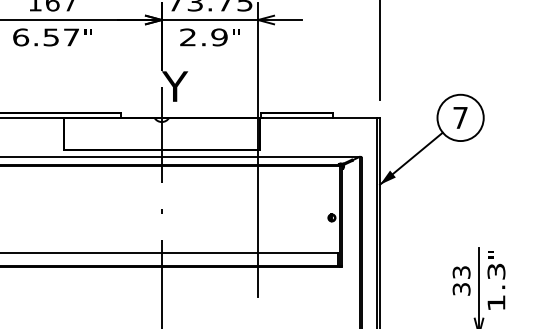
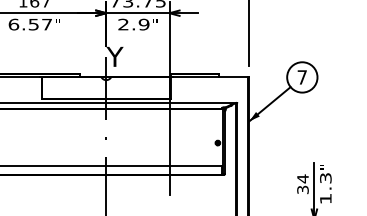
text: (460, 271) -> (302, 178), 33 -> 34

